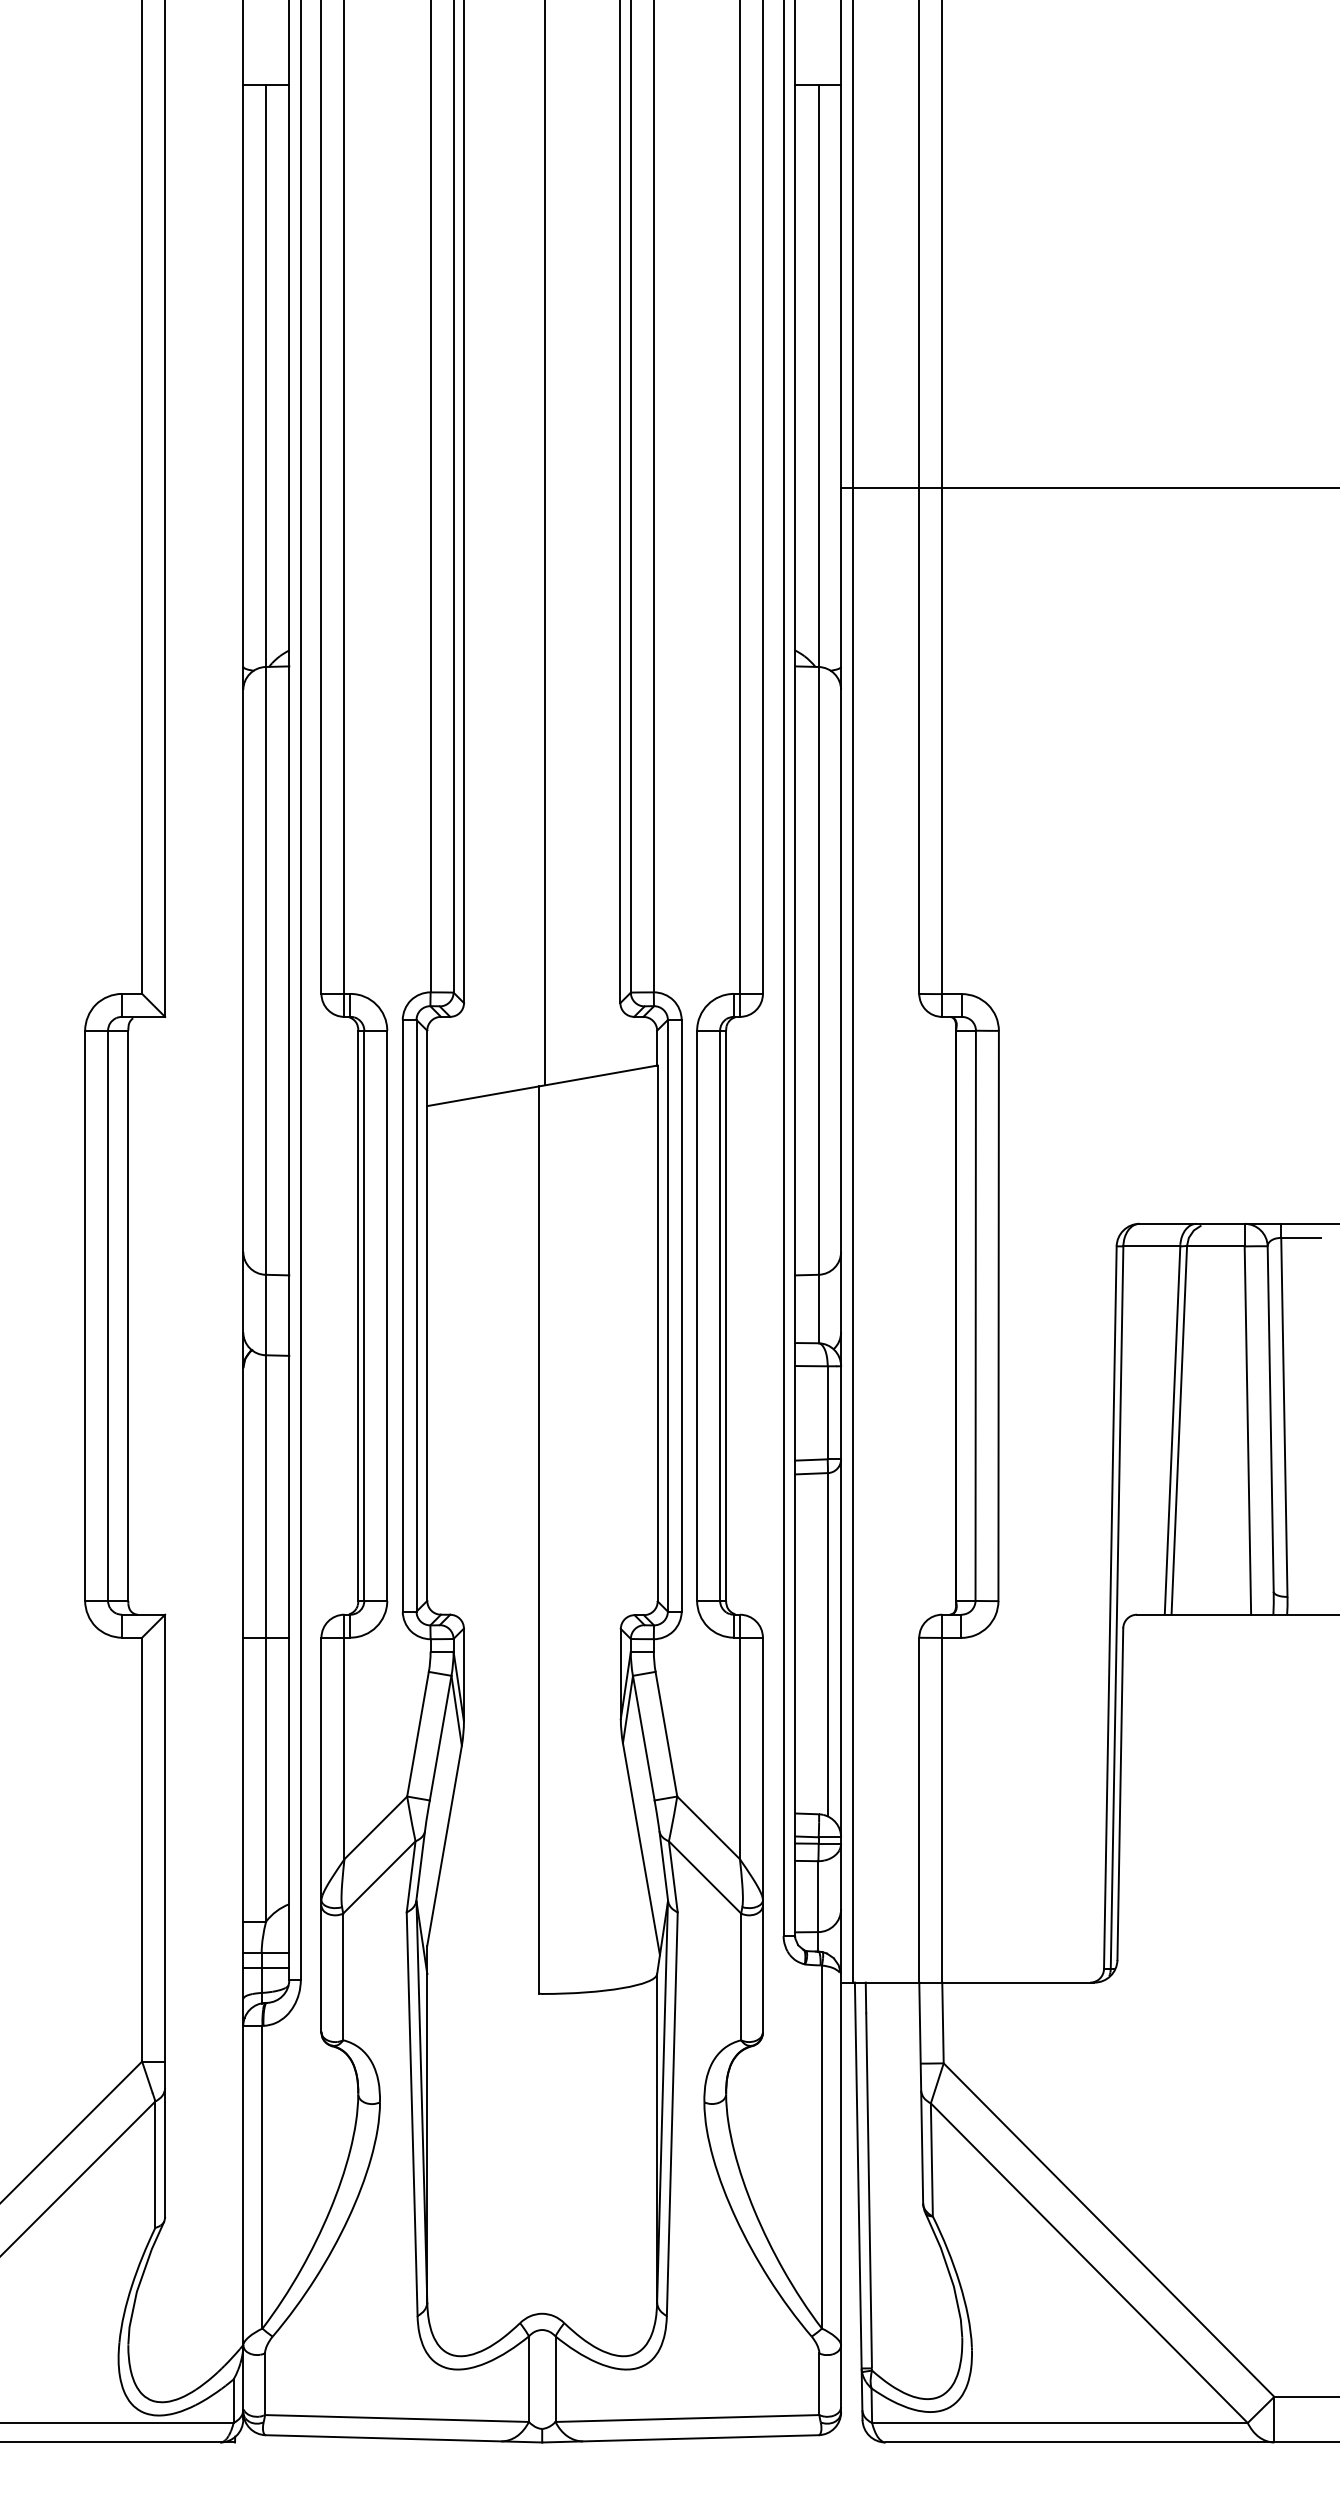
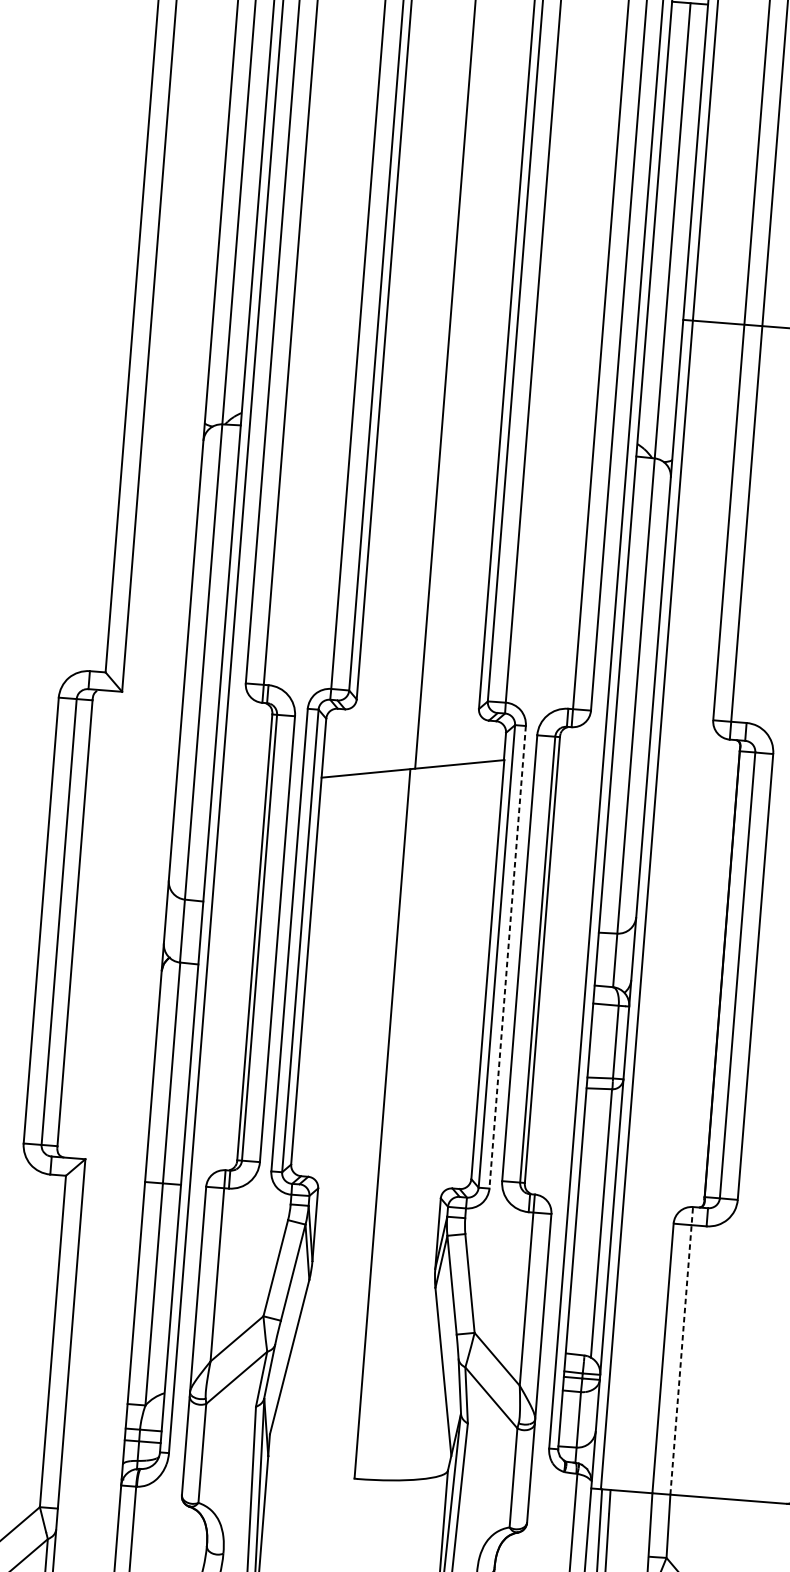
line: (681, 1315) -> (507, 957), solid -> dashed
line: (942, 1798) -> (681, 1350), solid -> dashed

